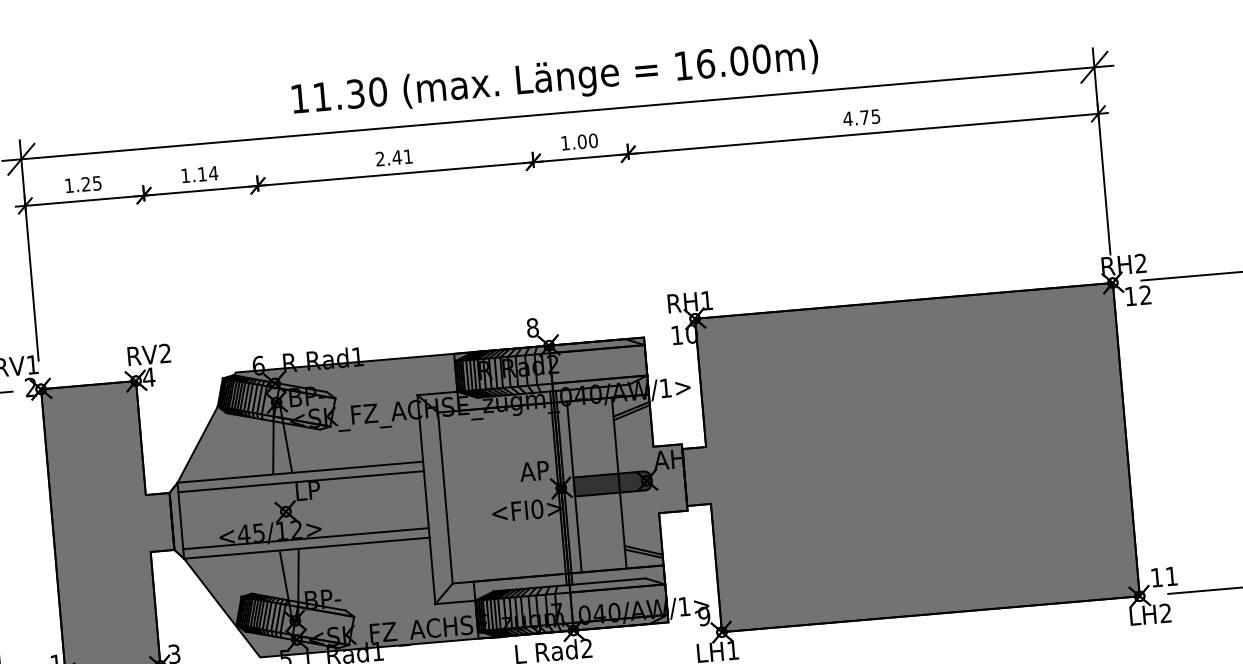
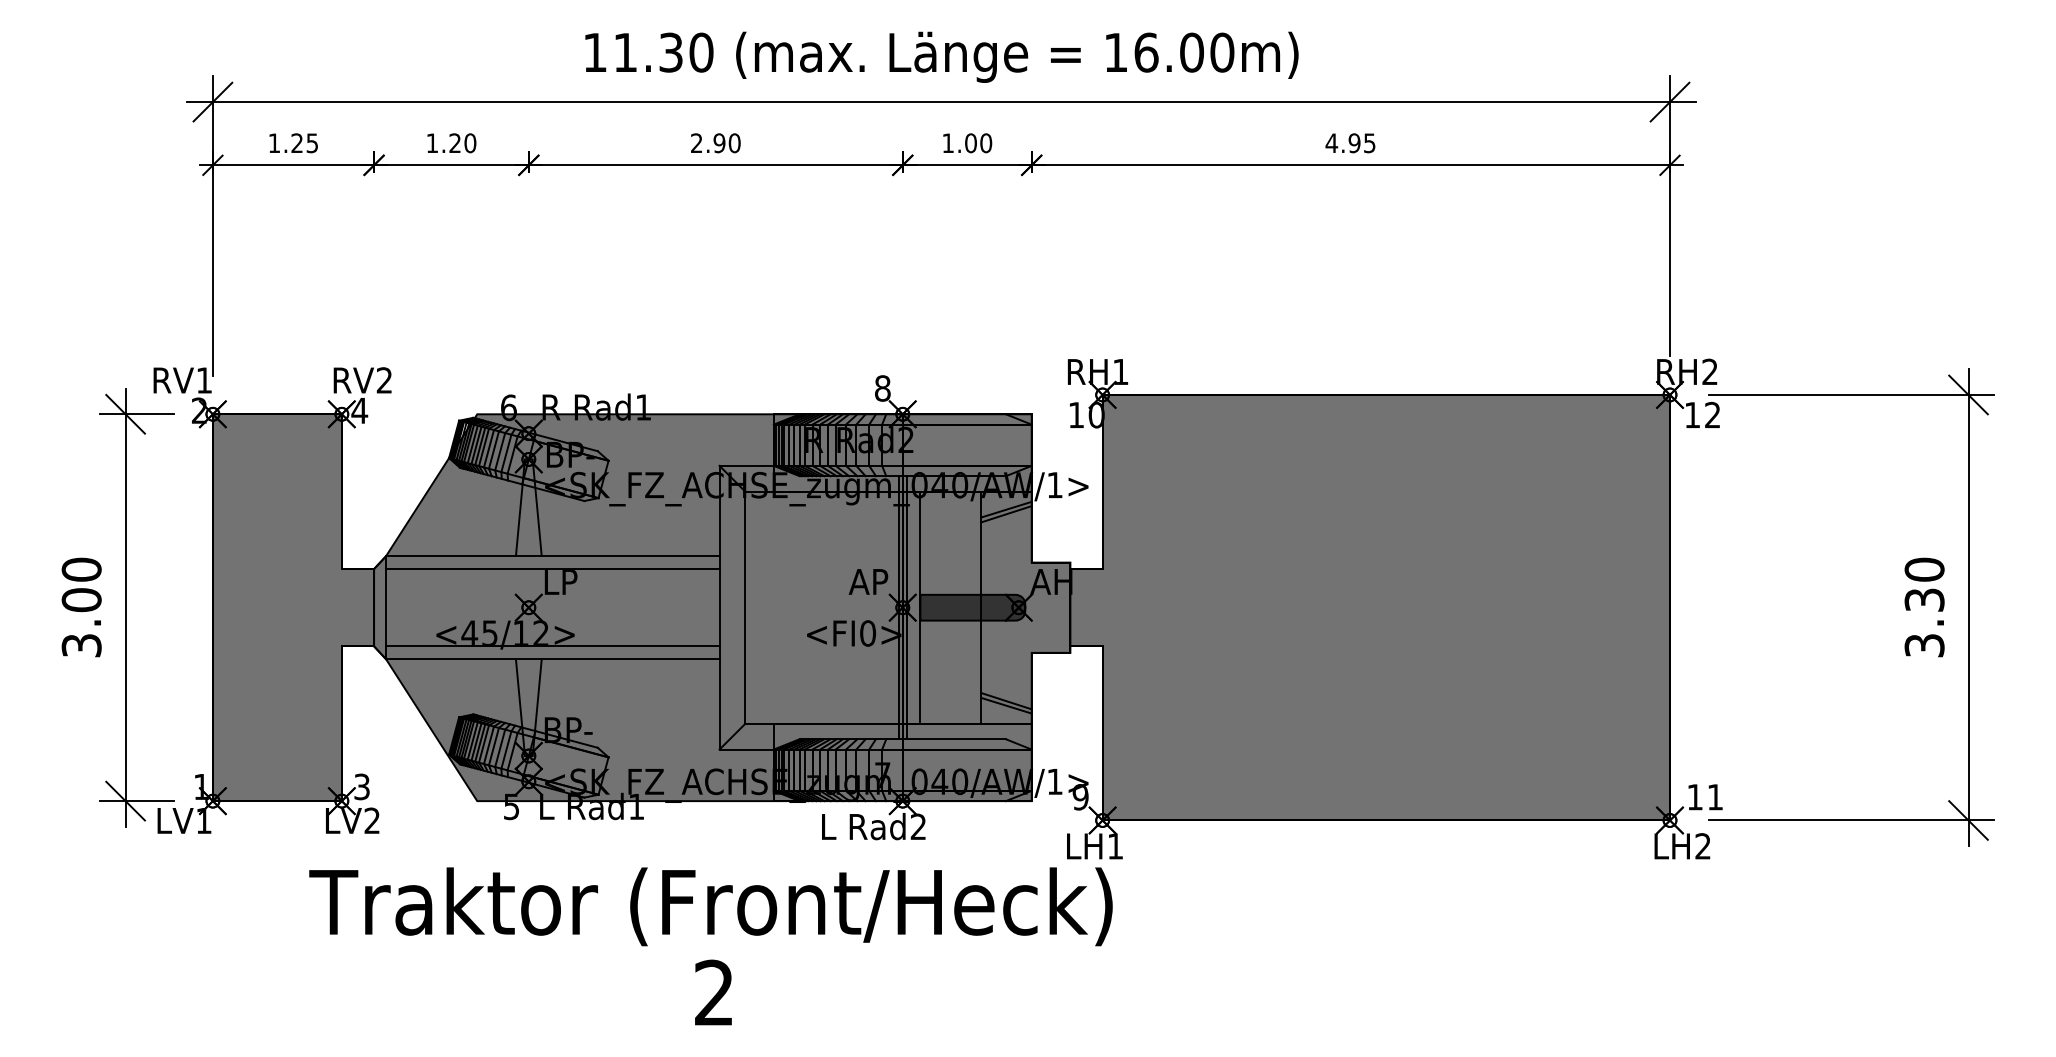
text: (864, 117) -> (1354, 143), 4.75 -> 4.95
text: (402, 157) -> (726, 143), 2.41 -> 2.90
text: (207, 174) -> (462, 143), 1.14 -> 1.20

